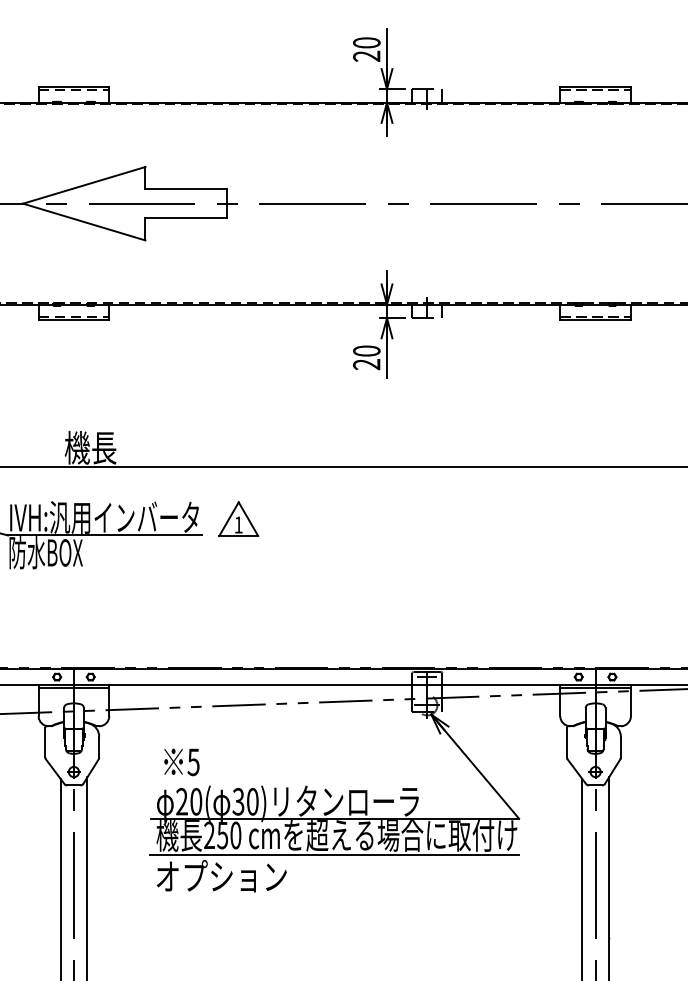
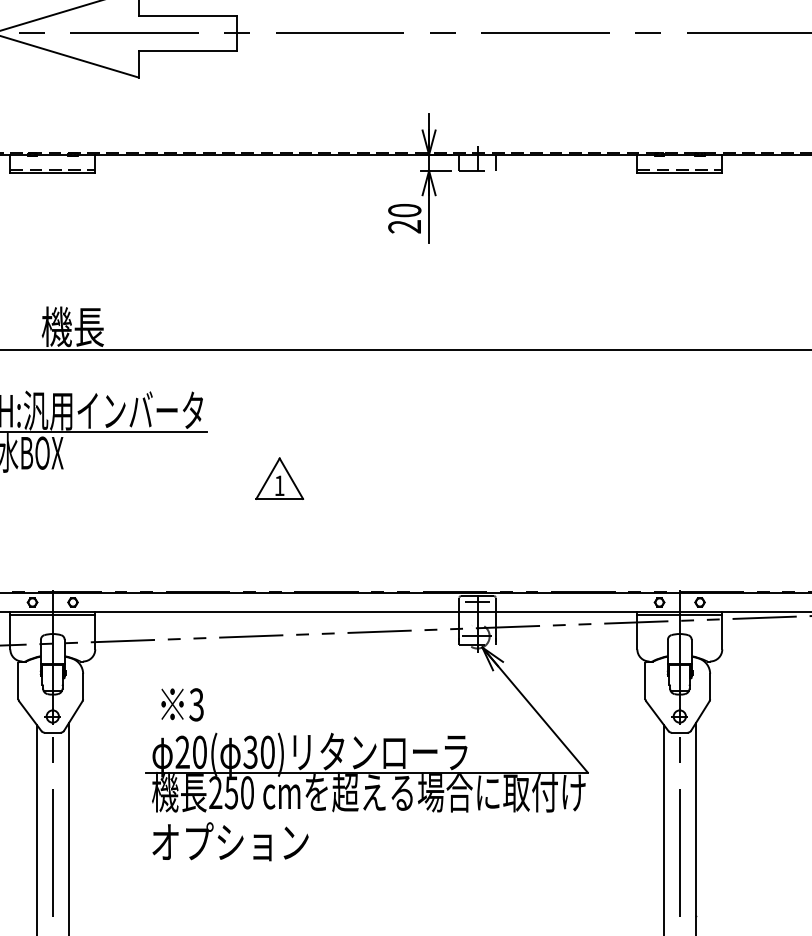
part: (238, 518) -> (279, 477), moved
text: (193, 761) -> (196, 703), 5 -> 3
line: (334, 855) -> (365, 816), removed

